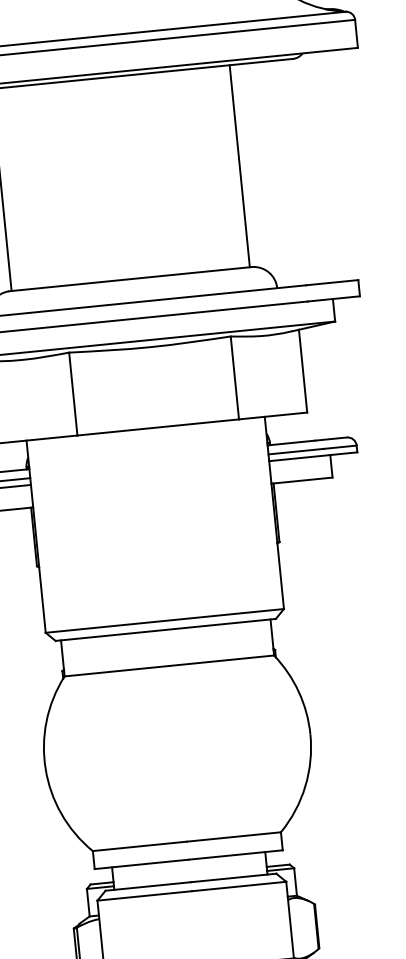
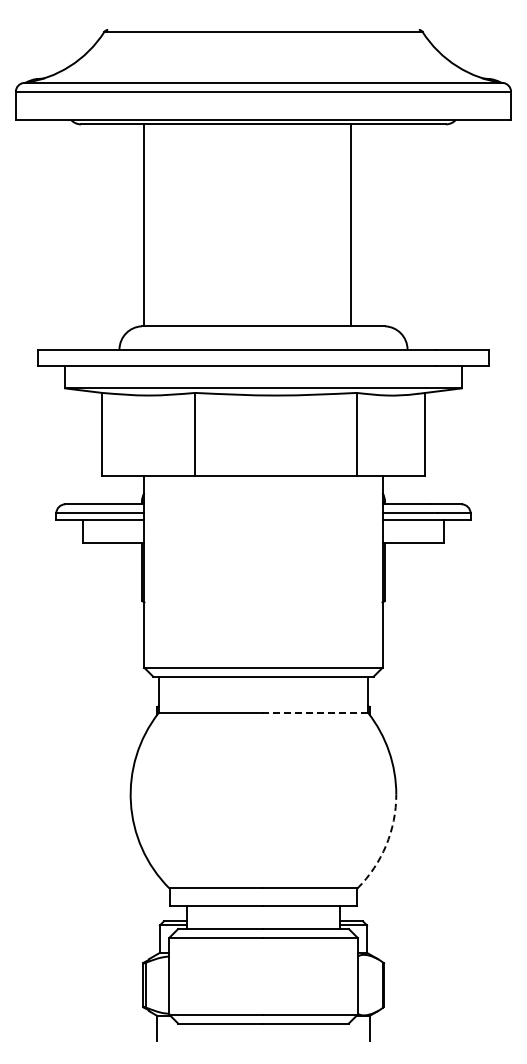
line: (239, 166) -> (350, 225), moved
line: (221, 660) -> (315, 712), solid -> dashed
arc: (305, 786) -> (386, 845), solid -> dashed

